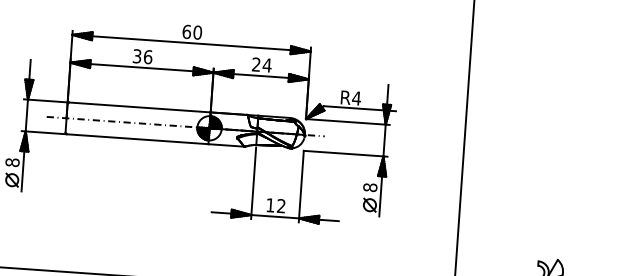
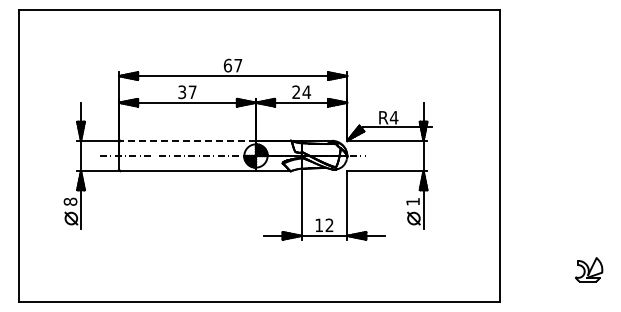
text: (197, 32) -> (238, 65), 60 -> 67
text: (147, 57) -> (192, 92), 36 -> 37
line: (140, 107) -> (188, 140), solid -> dashed
text: (369, 187) -> (412, 201), 8 -> 1

